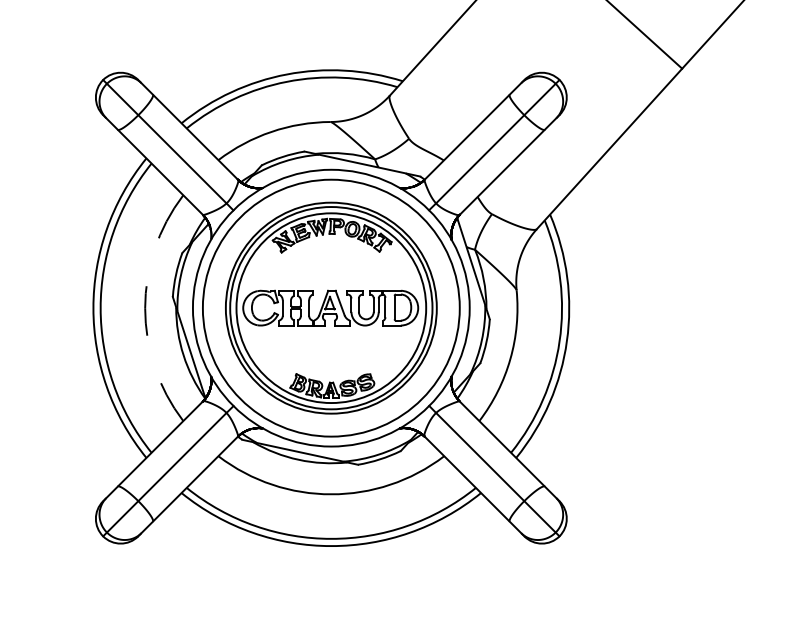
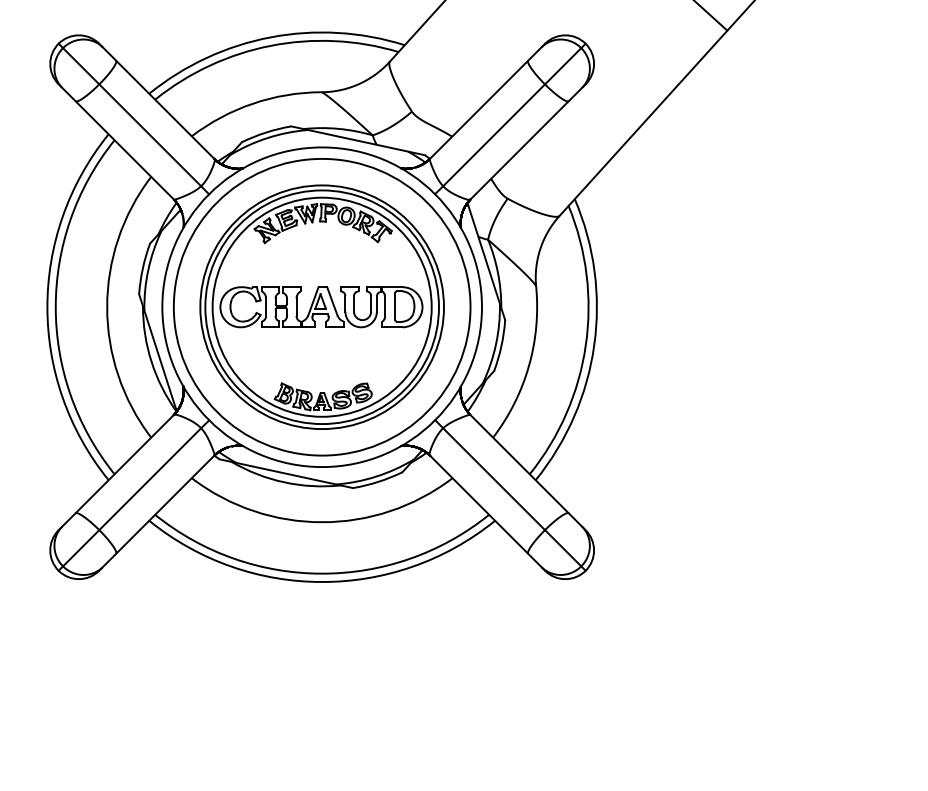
arc: (145, 308) -> (107, 307), dashed -> solid

